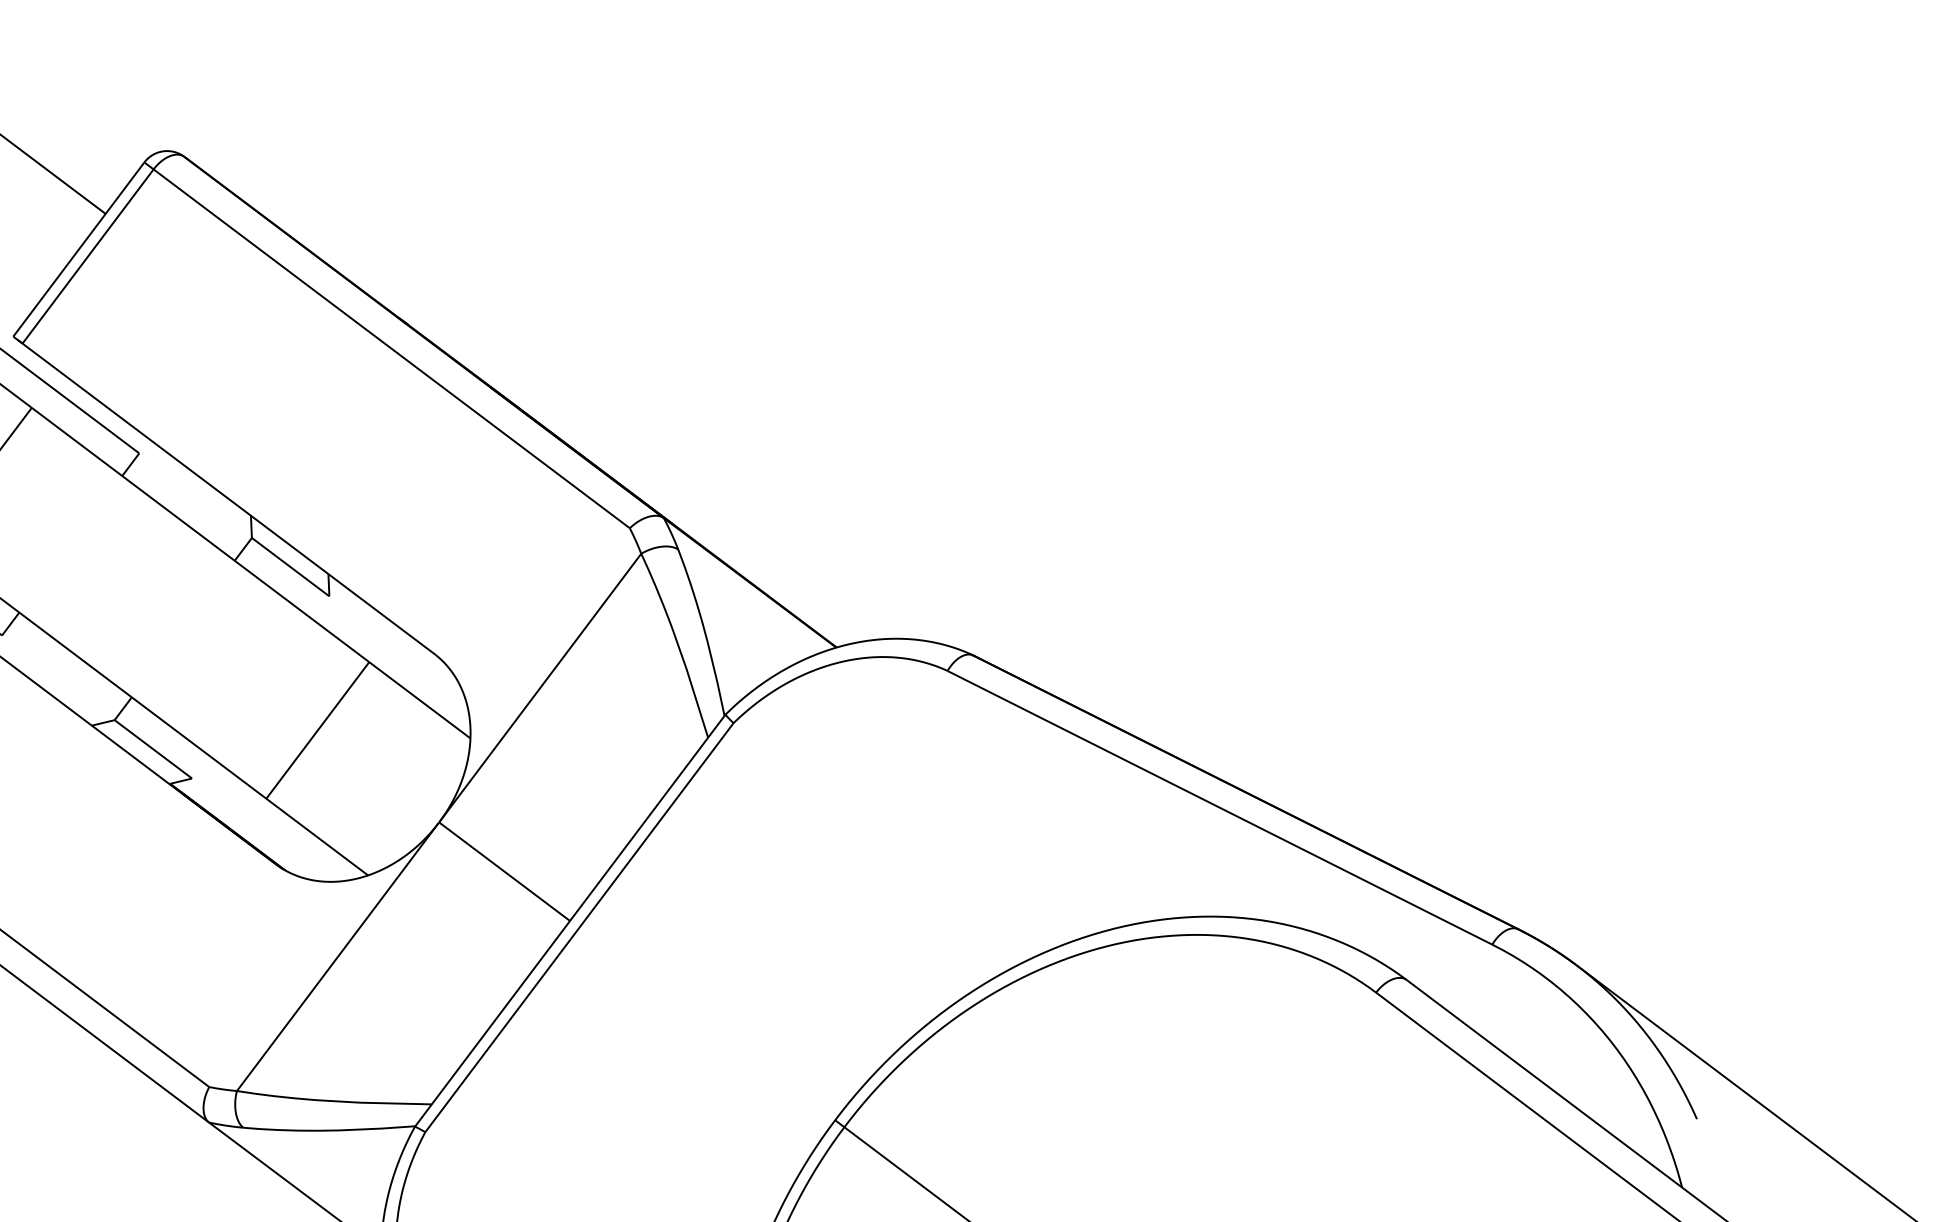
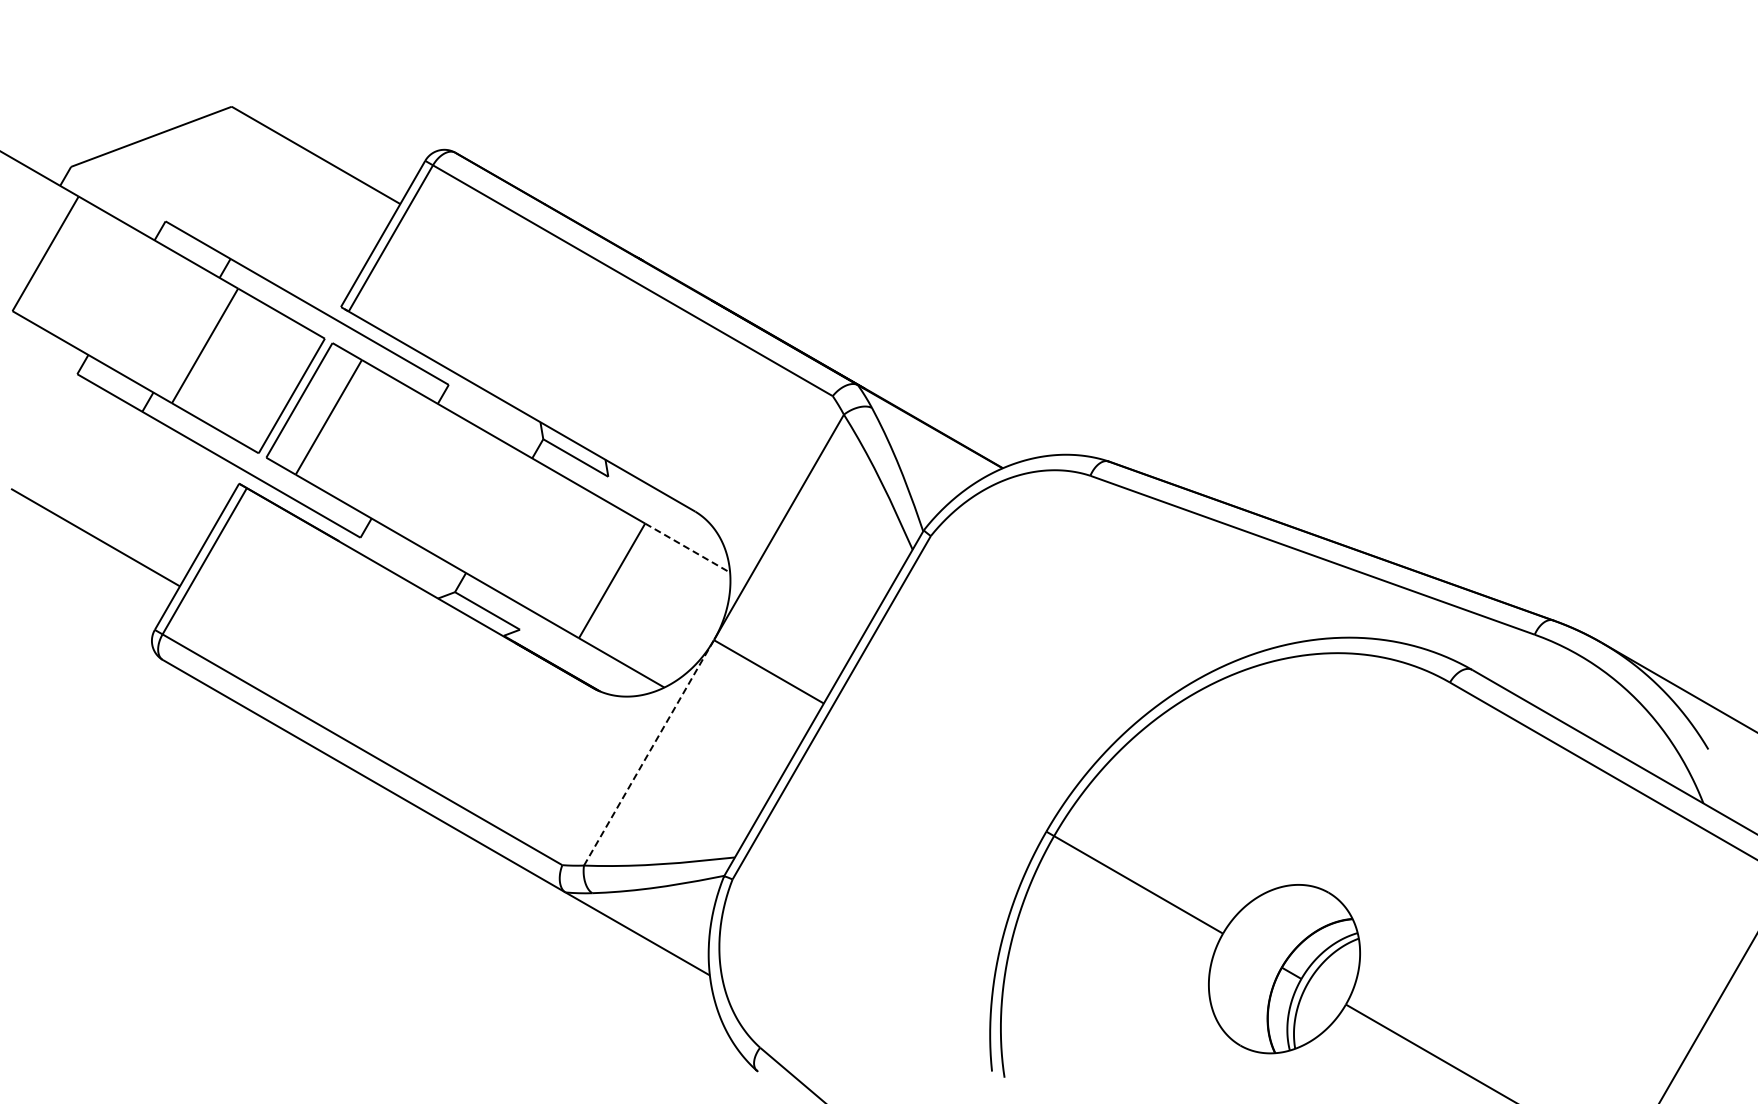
line: (420, 700) -> (688, 548), solid -> dashed
line: (337, 957) -> (648, 753), solid -> dashed

